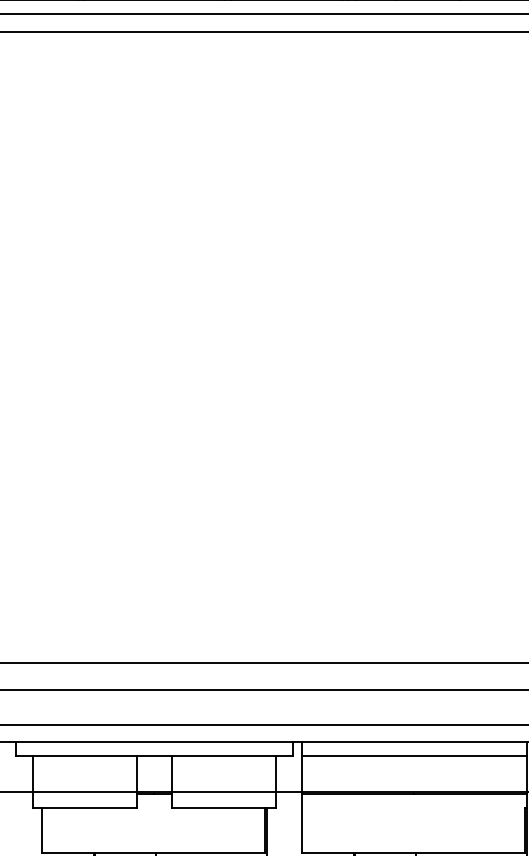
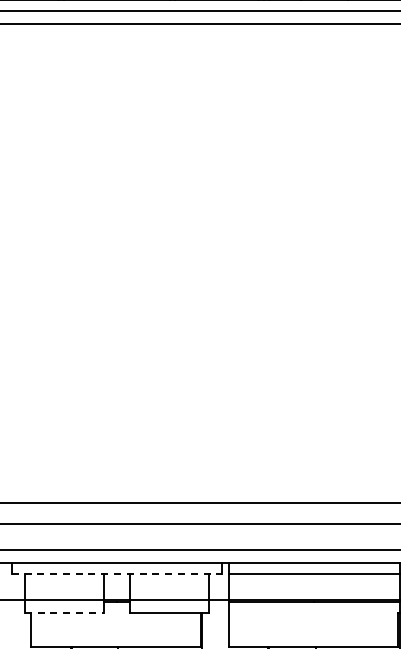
line: (155, 756) -> (117, 573), solid -> dashed
line: (85, 807) -> (64, 612), solid -> dashed

